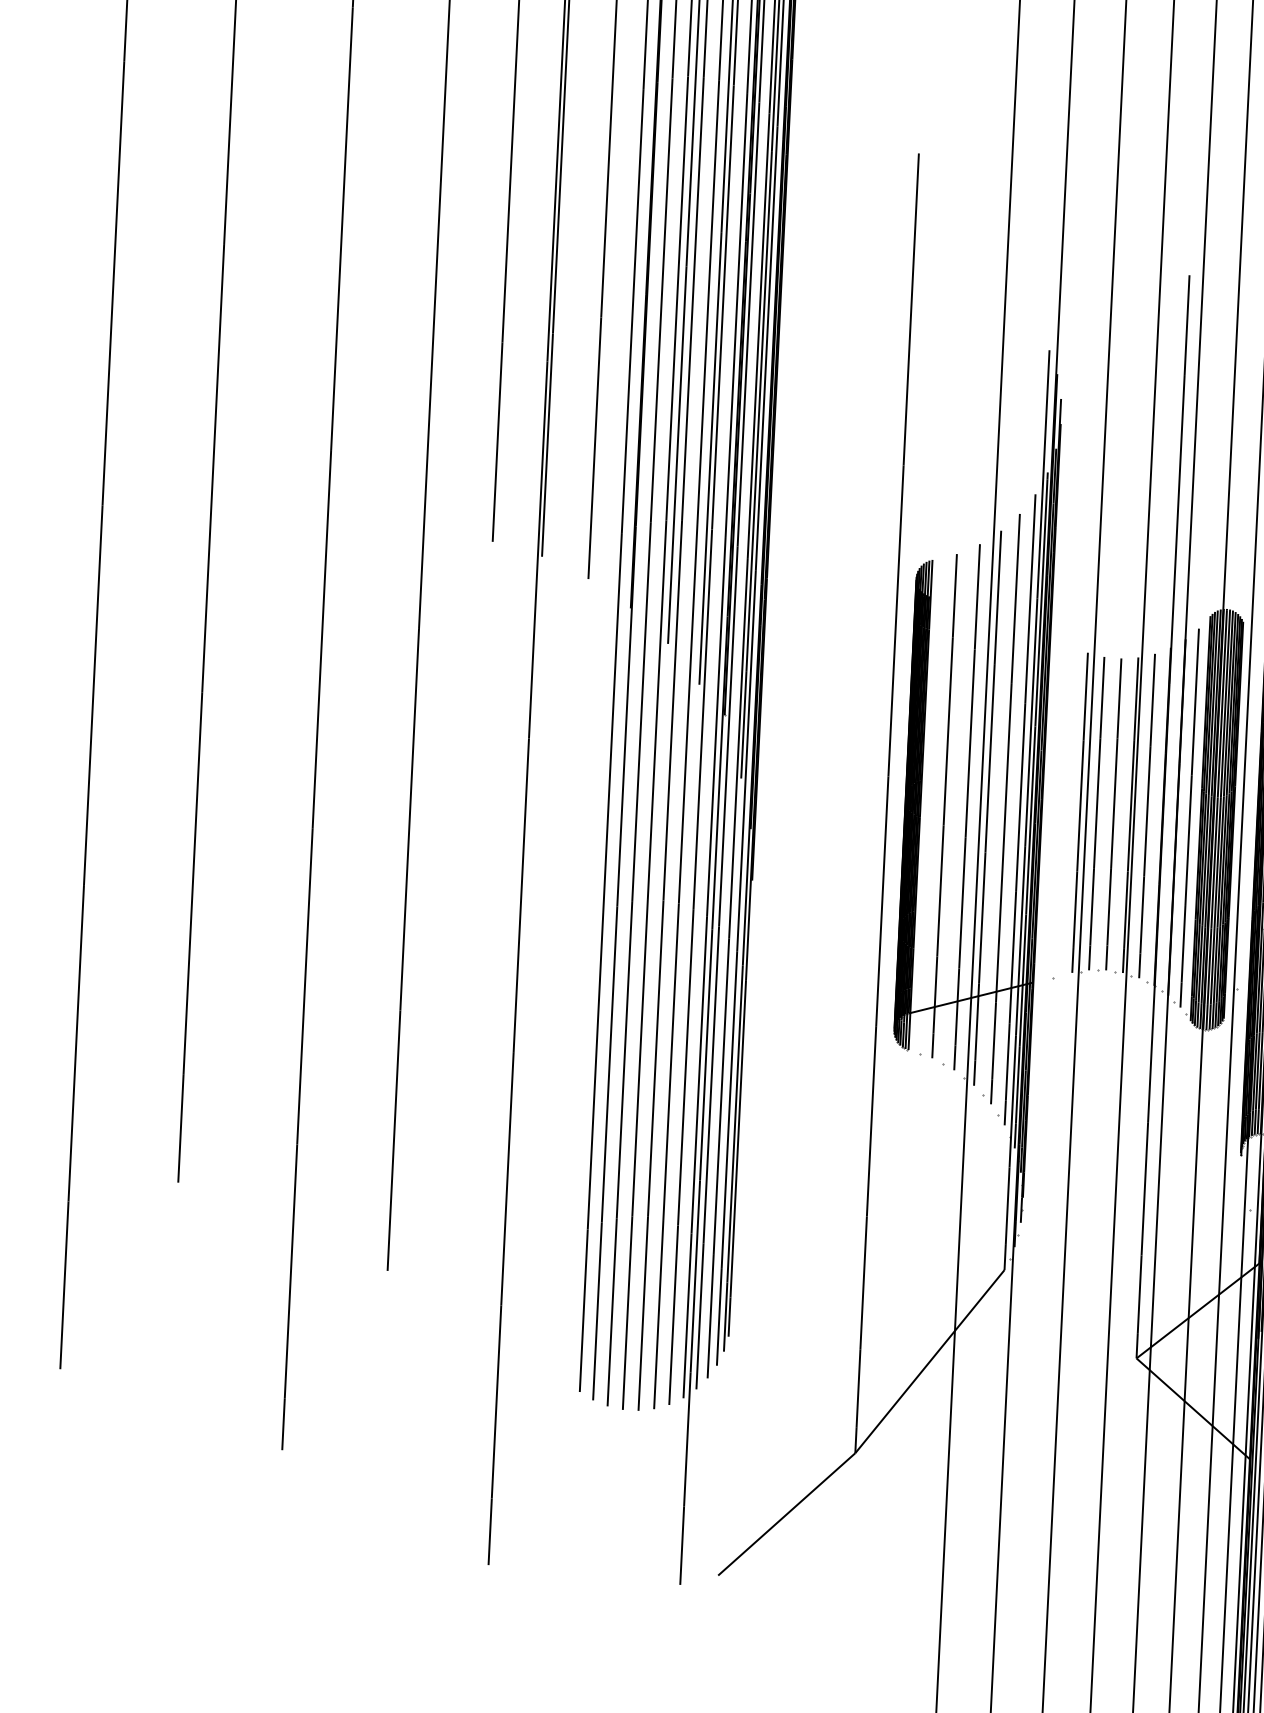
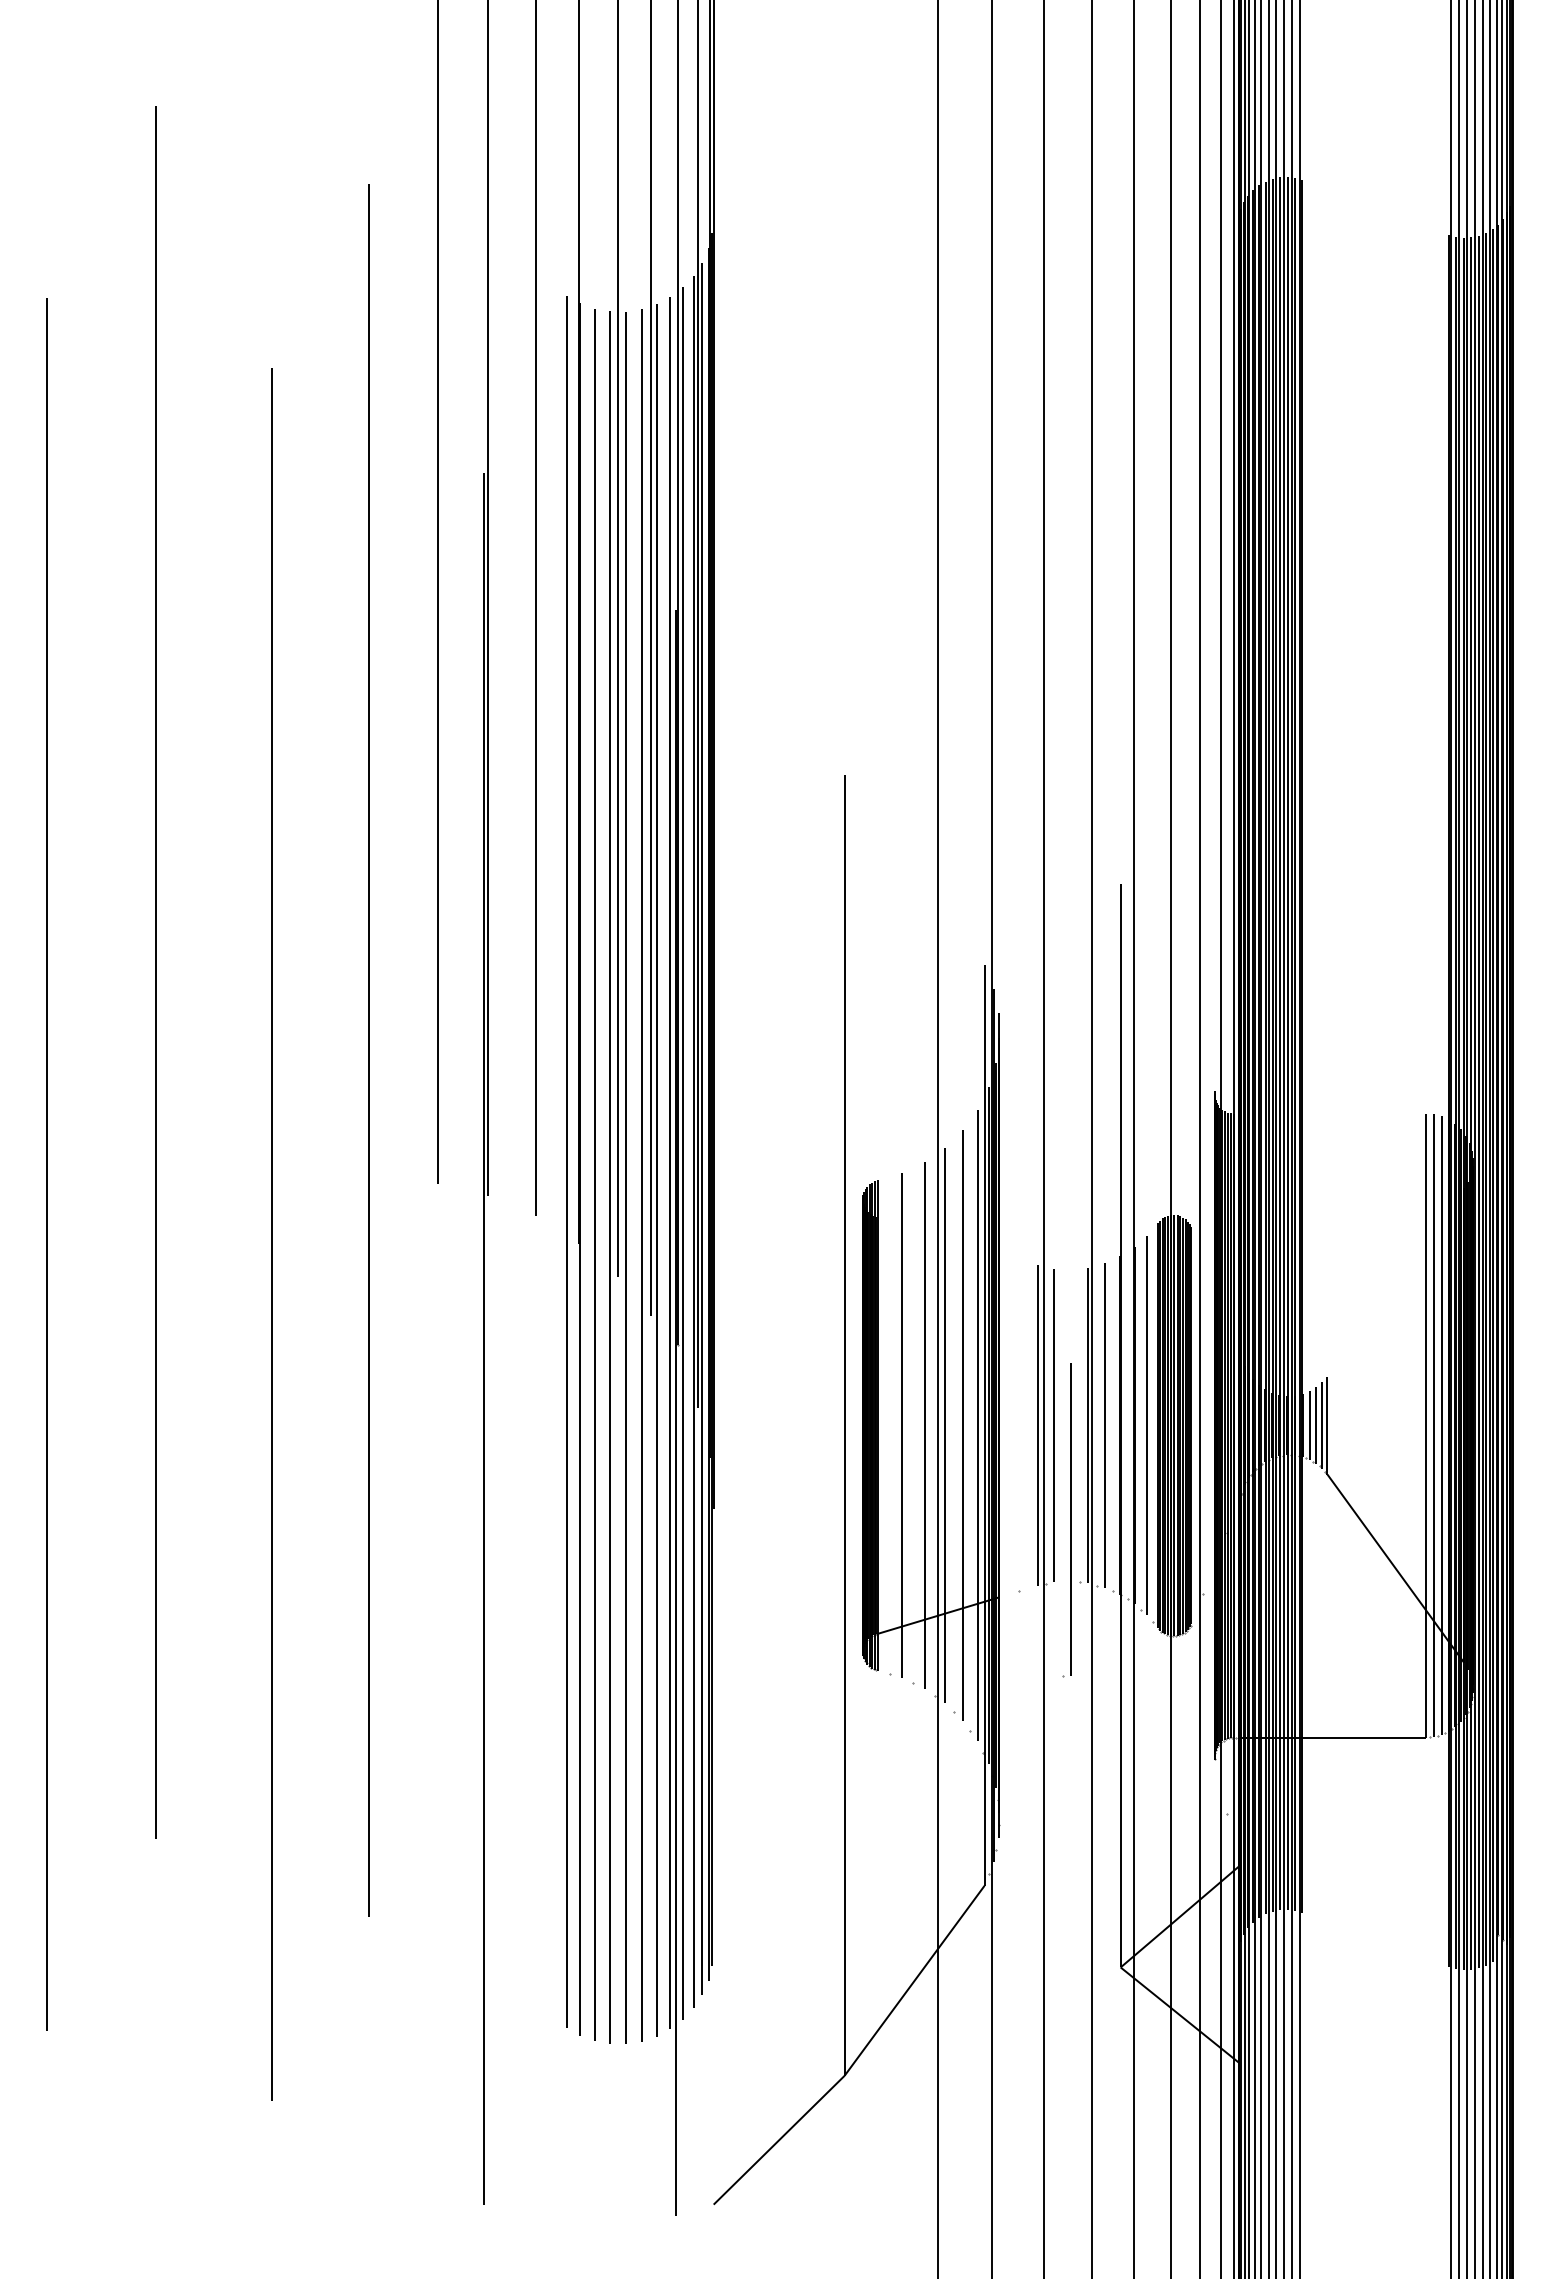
part: (1108, 815) -> (1066, 1520), moved

